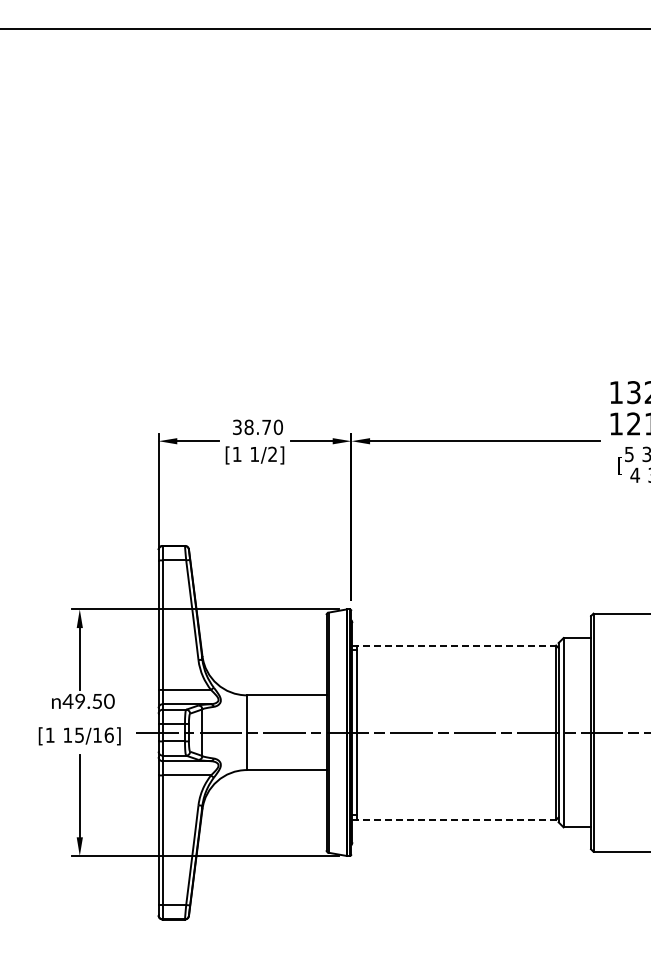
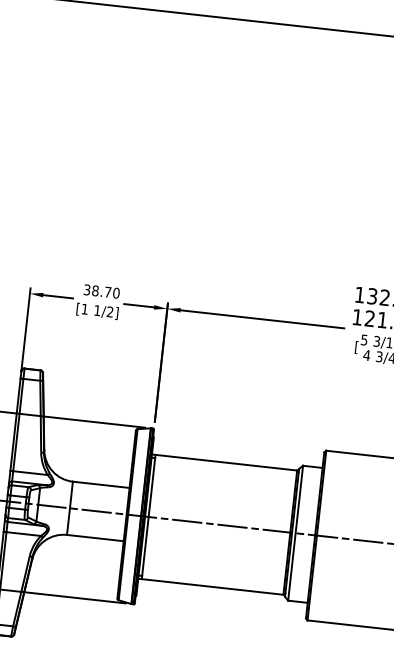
line: (454, 645) -> (224, 462), dashed -> solid
line: (454, 819) -> (211, 586), dashed -> solid

